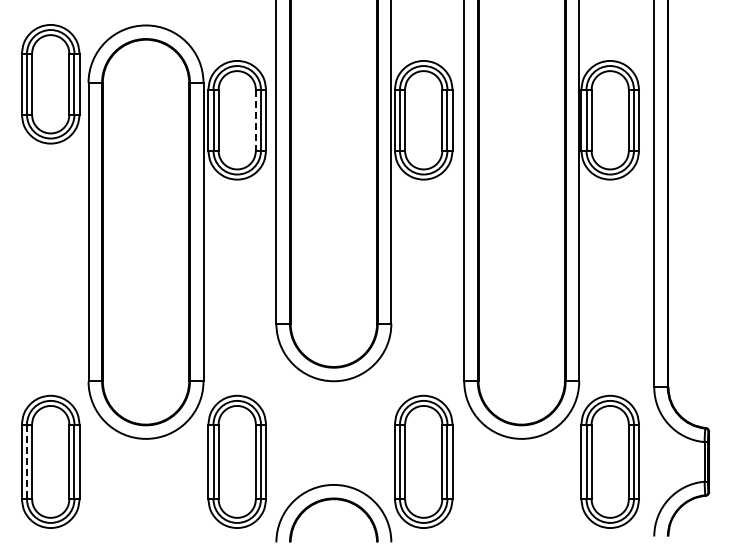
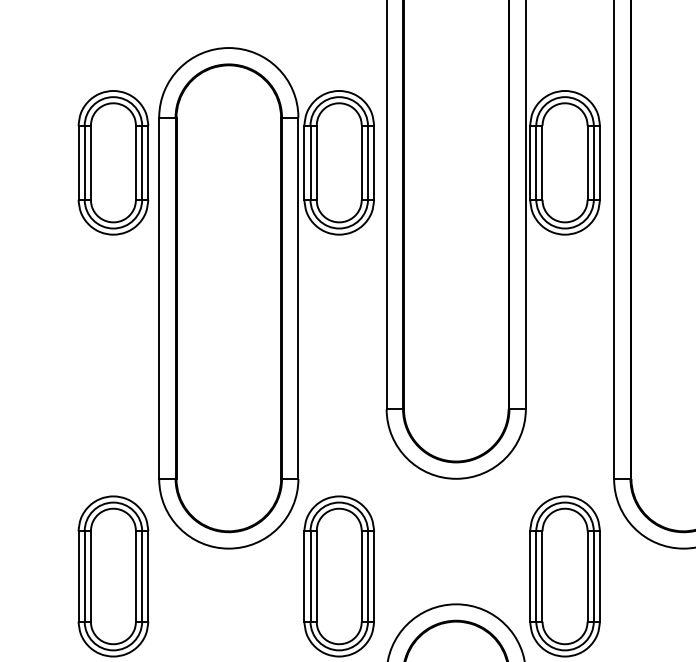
part: (50, 84) -> (113, 163), moved
line: (255, 120) -> (361, 163), dashed -> solid
line: (27, 462) -> (85, 577), dashed -> solid

